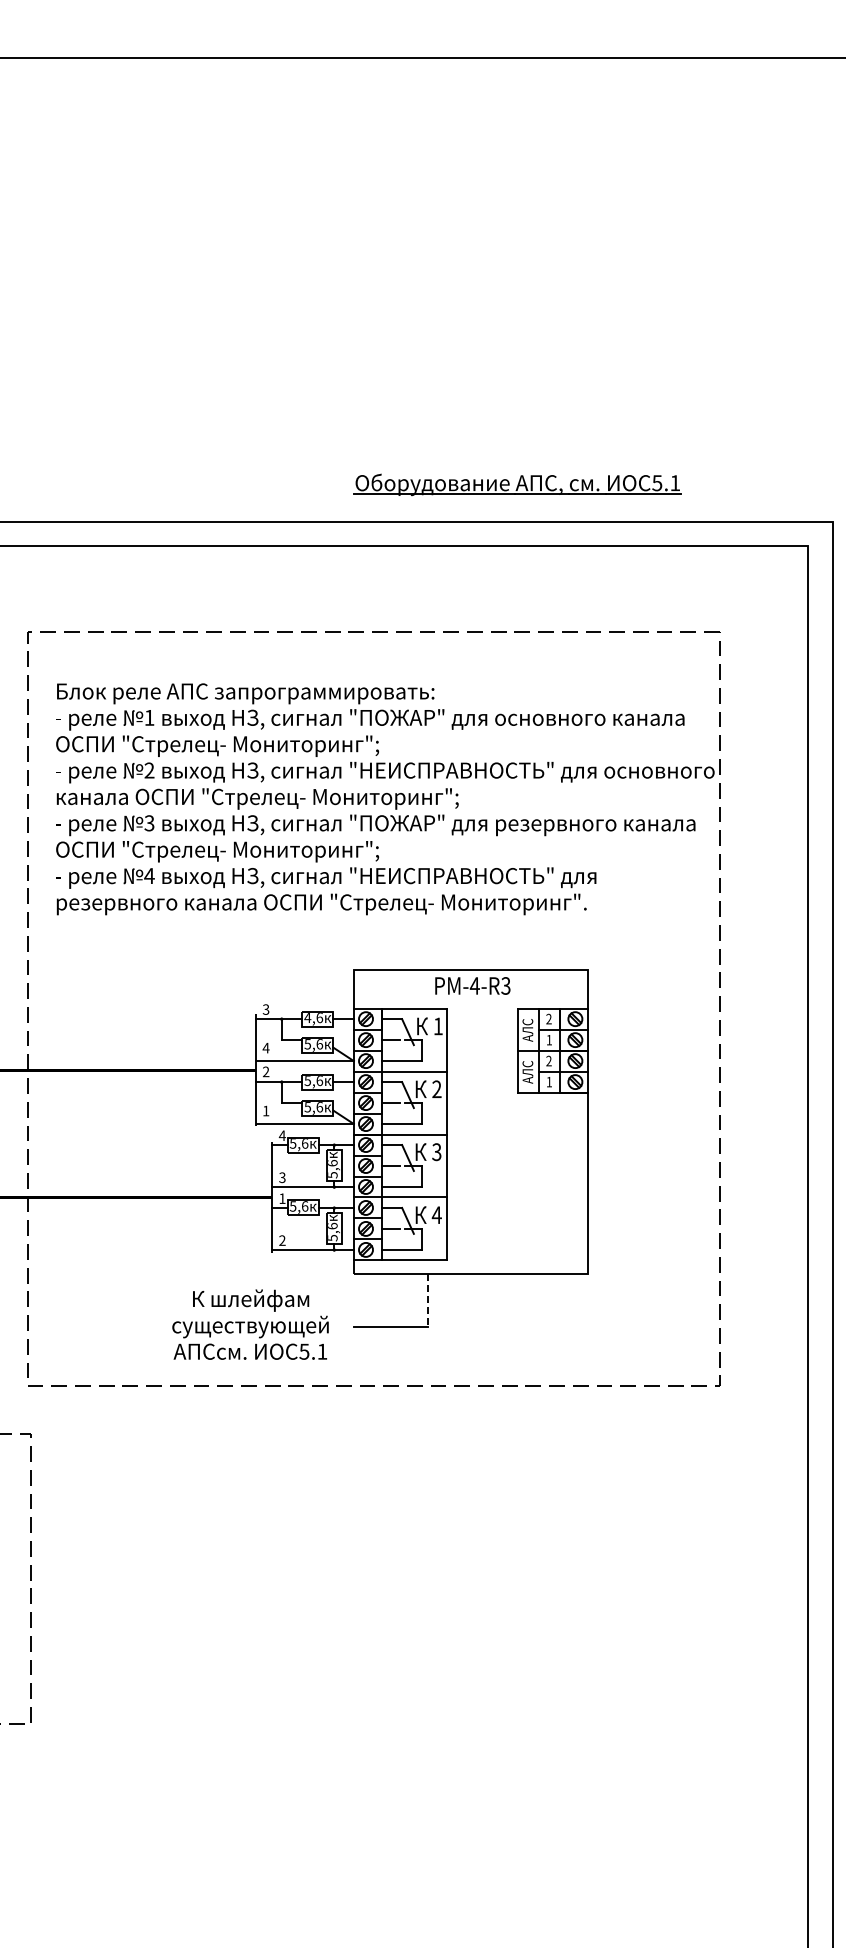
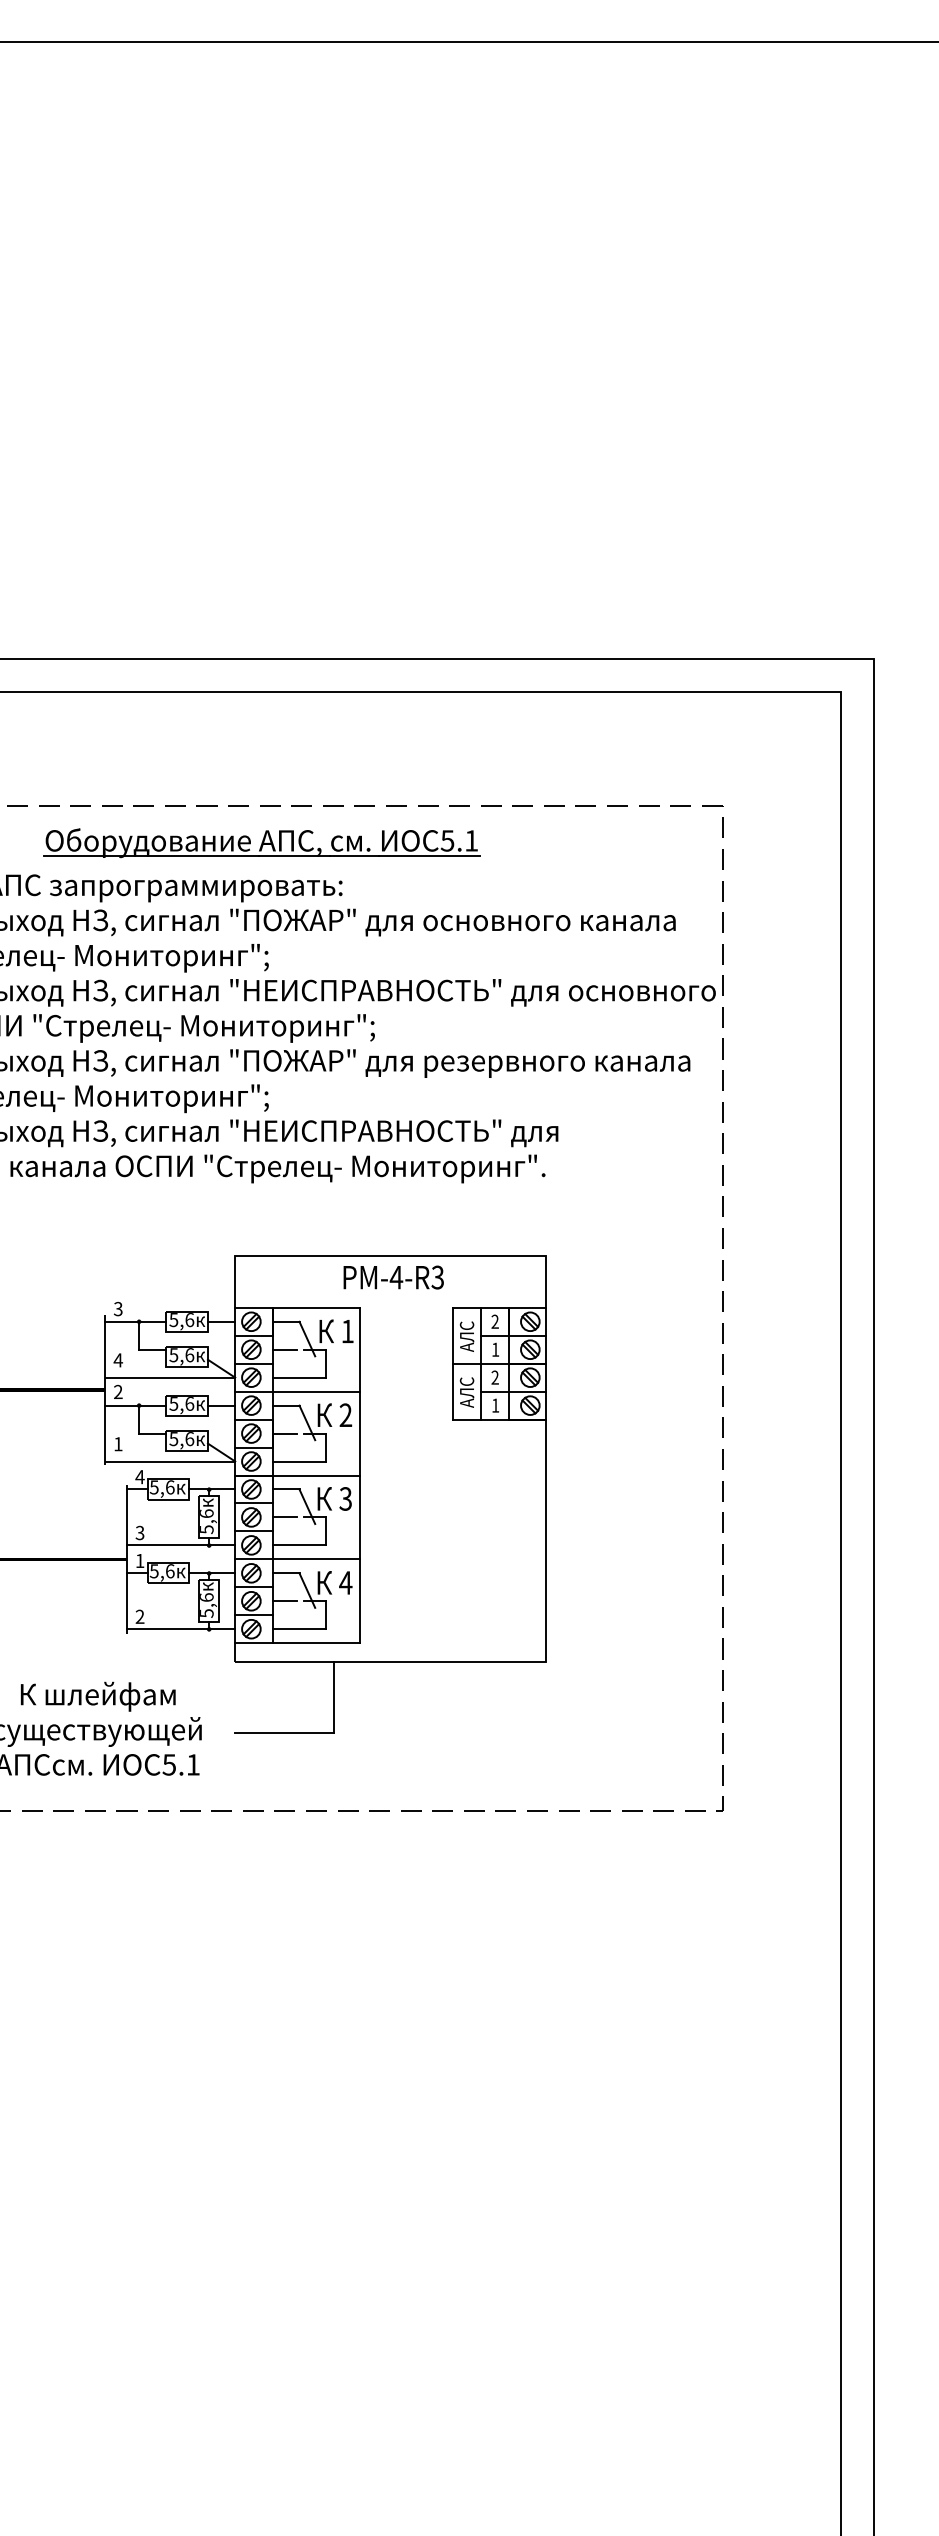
part: (517, 484) -> (261, 842), moved
text: (307, 1018) -> (173, 1320), 4,6 -> 5,6
line: (427, 1300) -> (333, 1696), dashed -> solid

